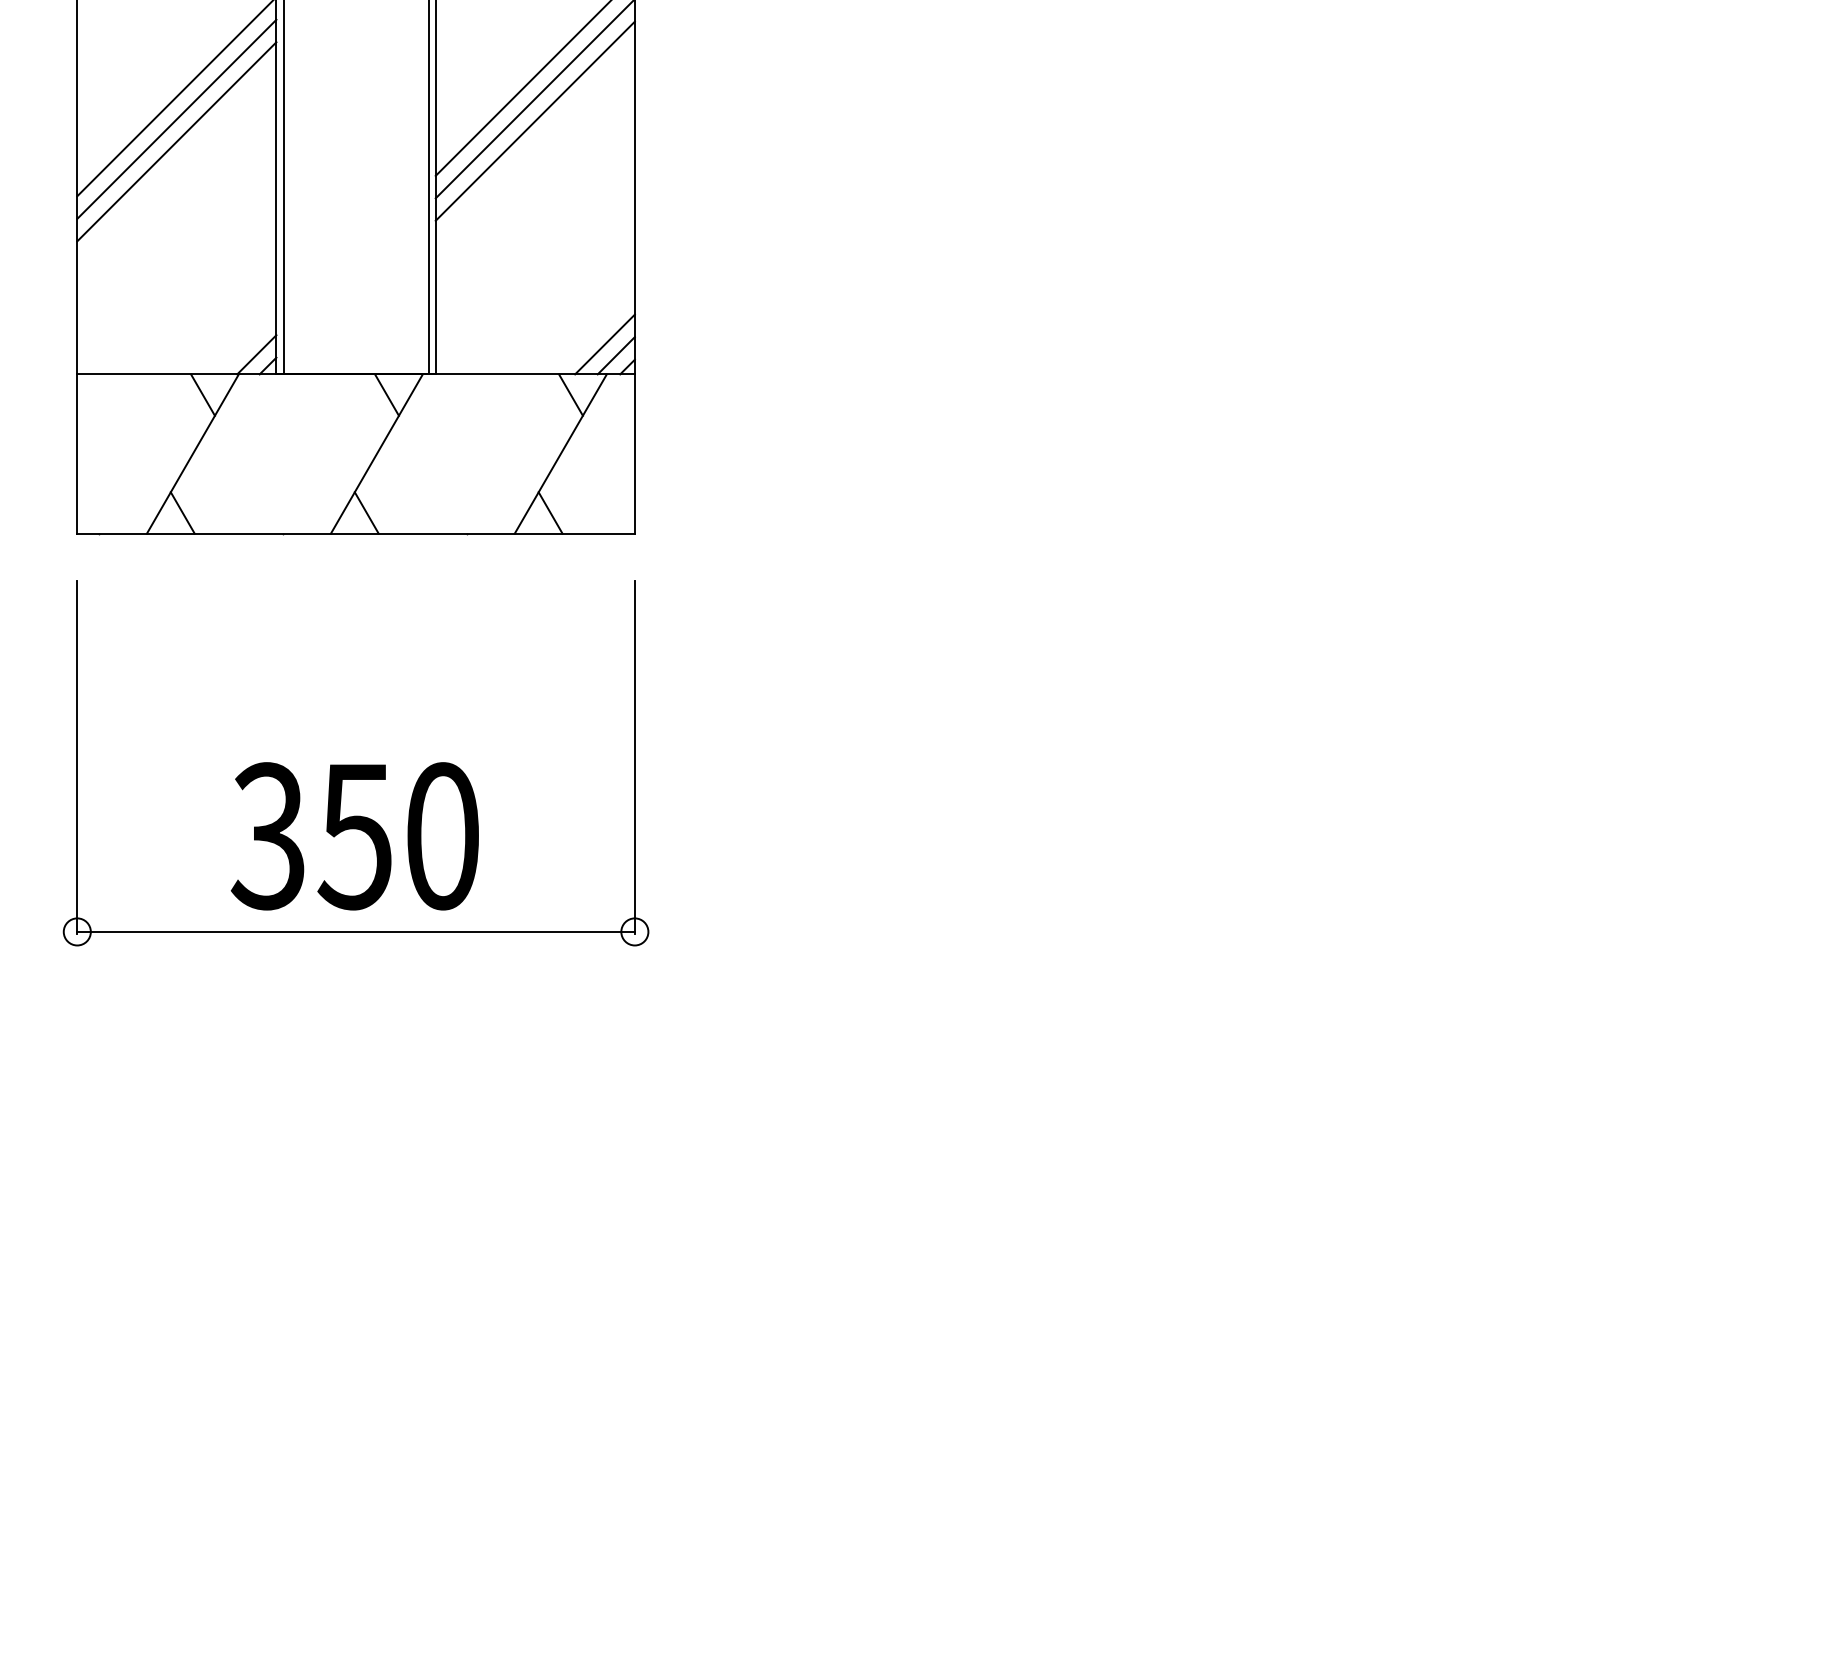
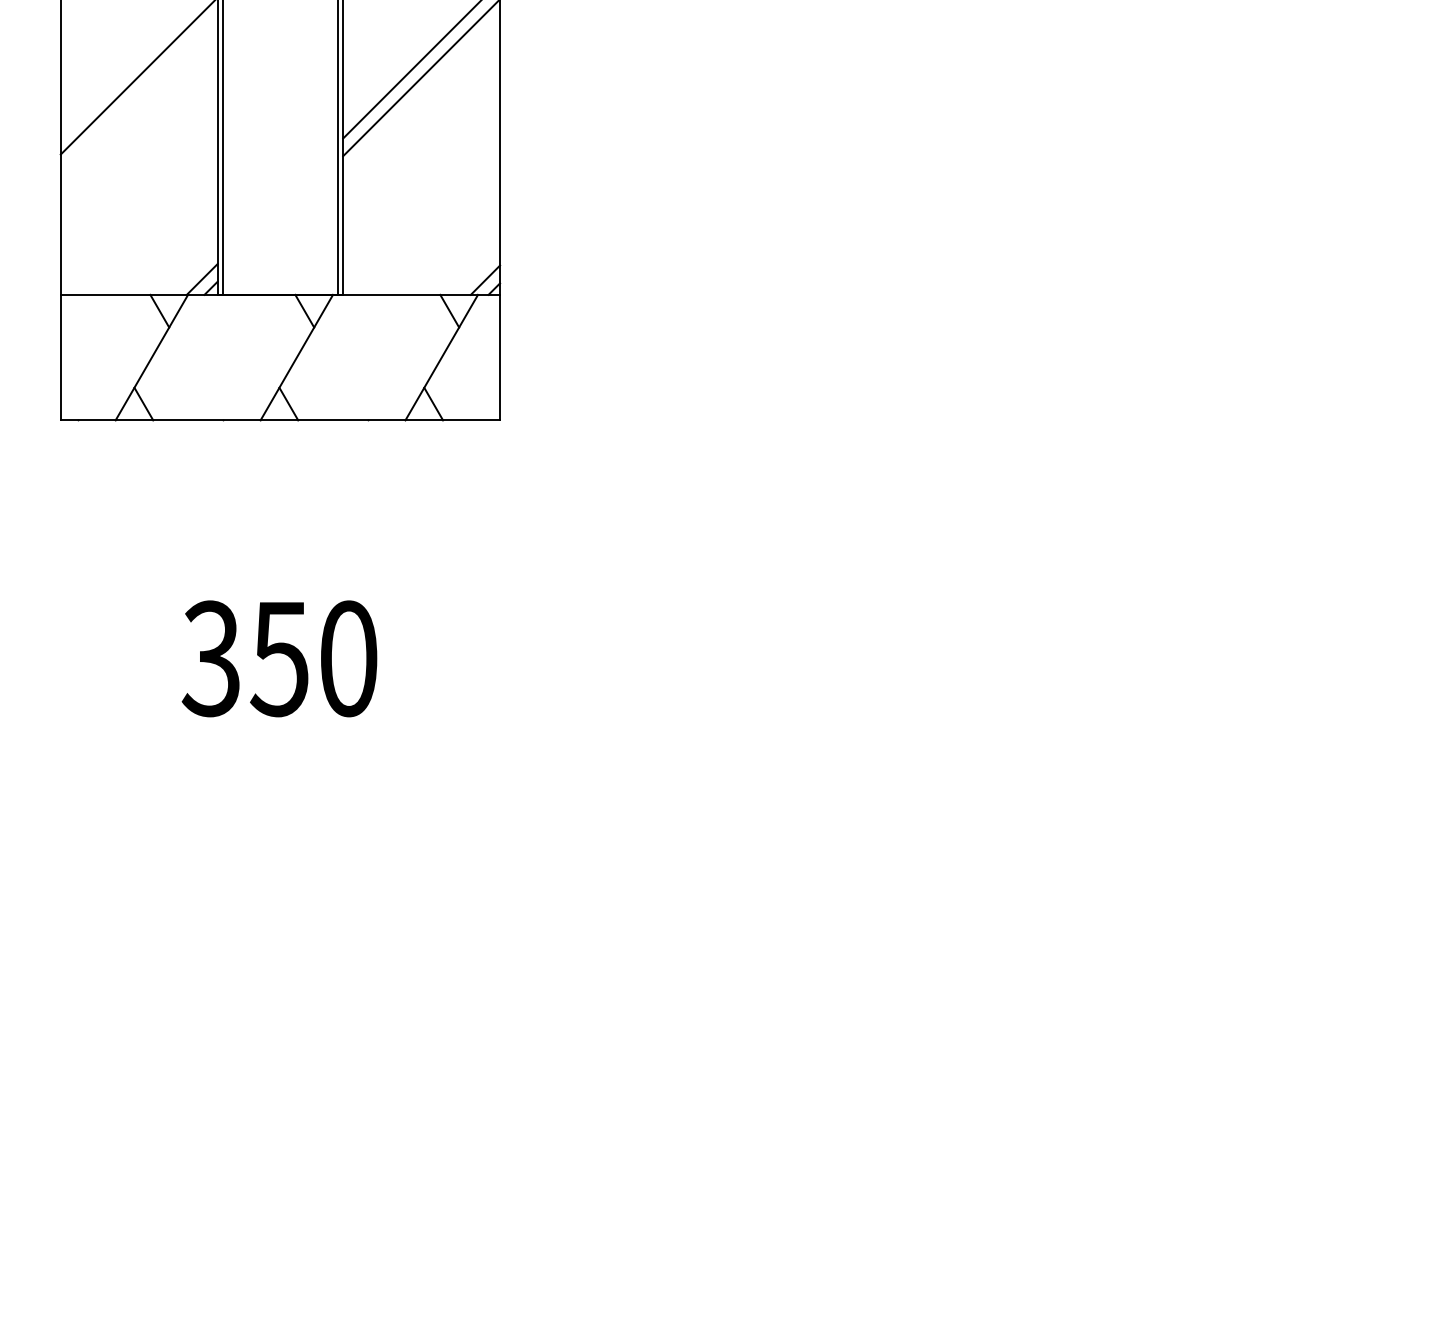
line: (176, 118) -> (138, 93), removed
line: (534, 120) -> (421, 94), removed
line: (176, 141) -> (138, 111), removed
line: (604, 344) -> (476, 271), removed
part: (355, 931) -> (279, 733), removed

